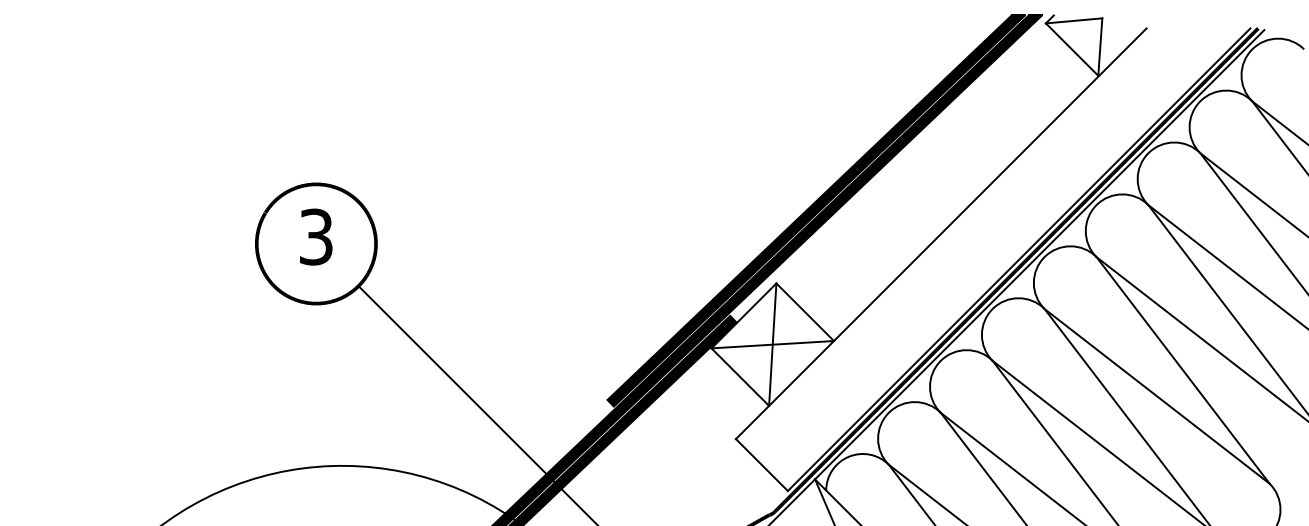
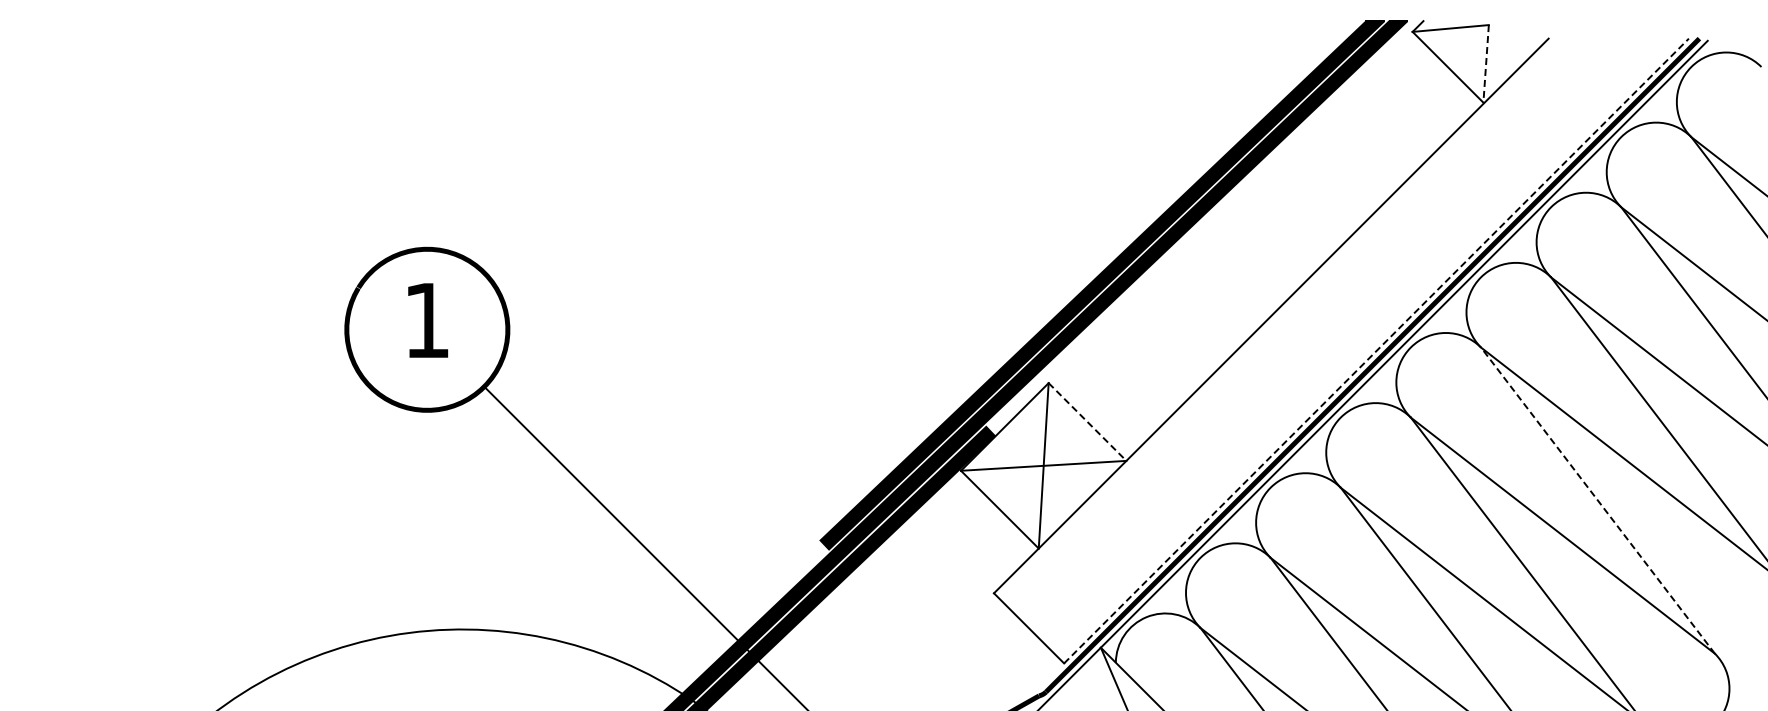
line: (1100, 46) -> (1486, 63), solid -> dashed
text: (316, 237) -> (427, 320), 3 -> 1
line: (1019, 260) -> (1376, 351), solid -> dashed
line: (805, 312) -> (1087, 422), solid -> dashed
line: (1182, 370) -> (1597, 500), solid -> dashed

